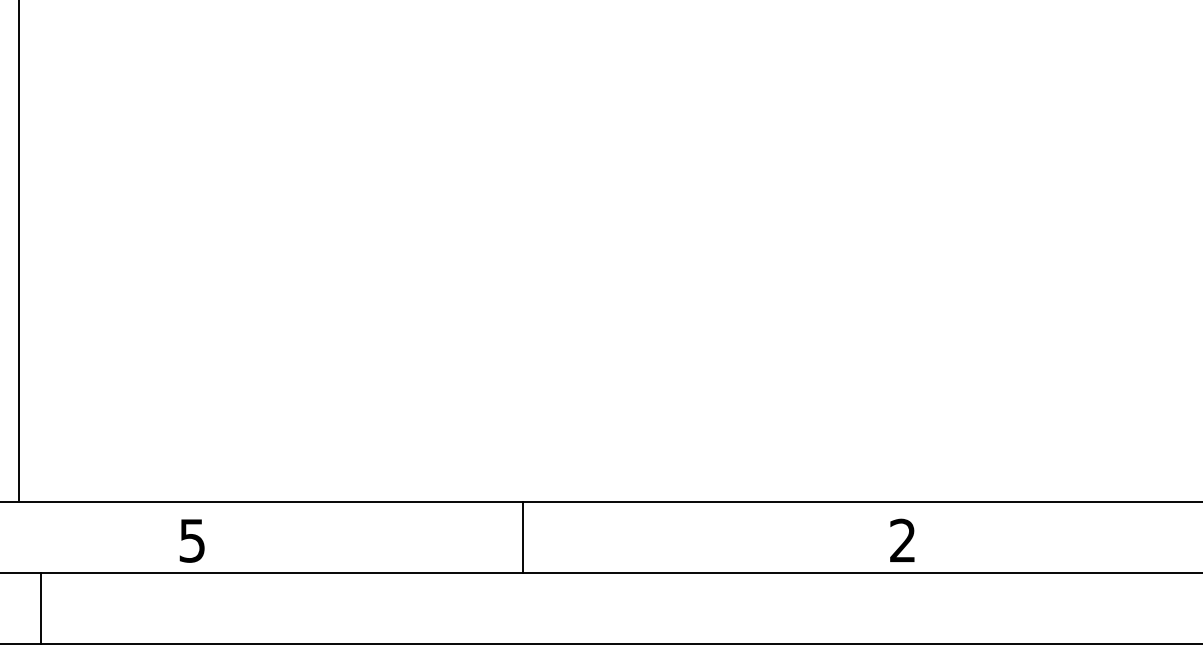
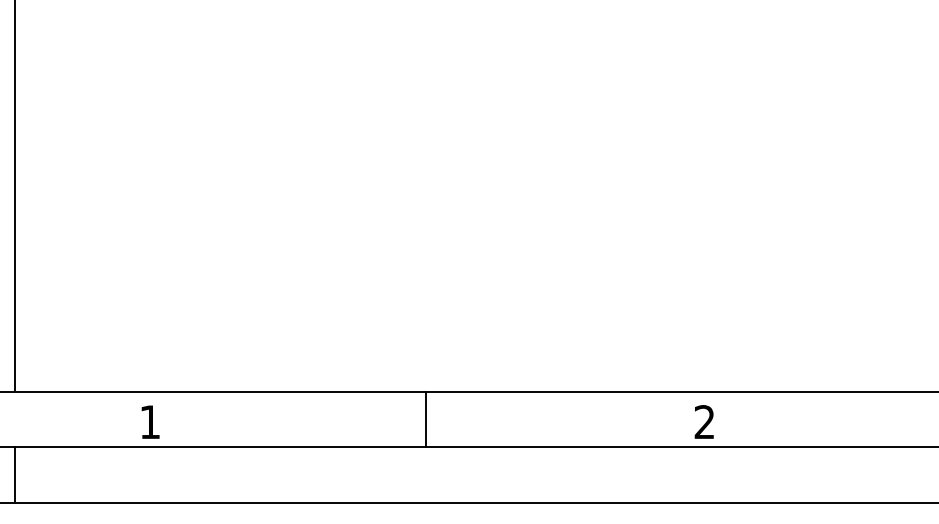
line: (523, 537) -> (425, 419), moved
text: (191, 541) -> (149, 422), 5 -> 1
line: (41, 607) -> (15, 474), moved

